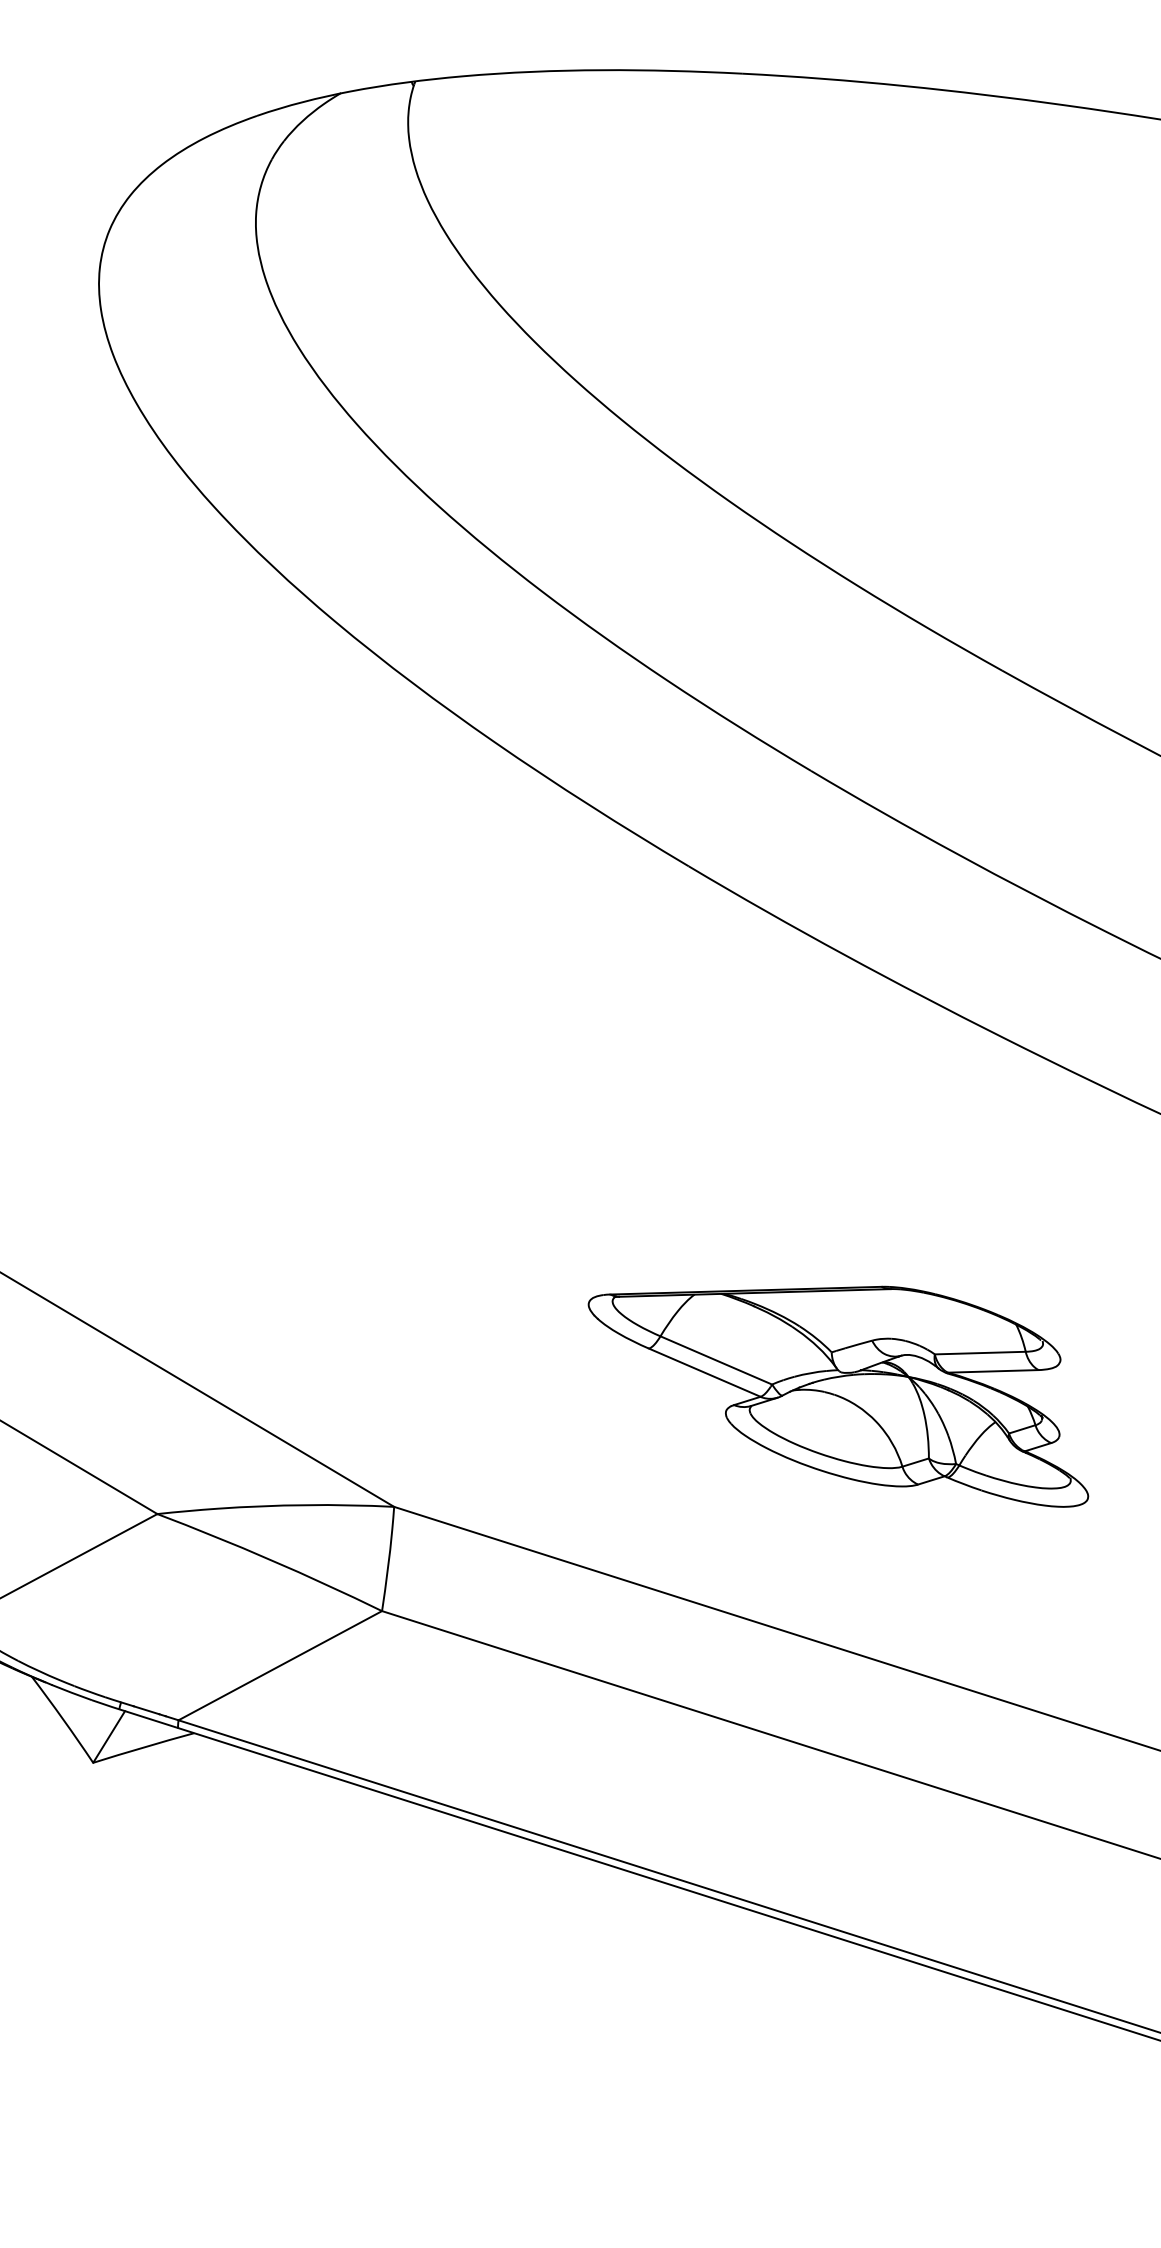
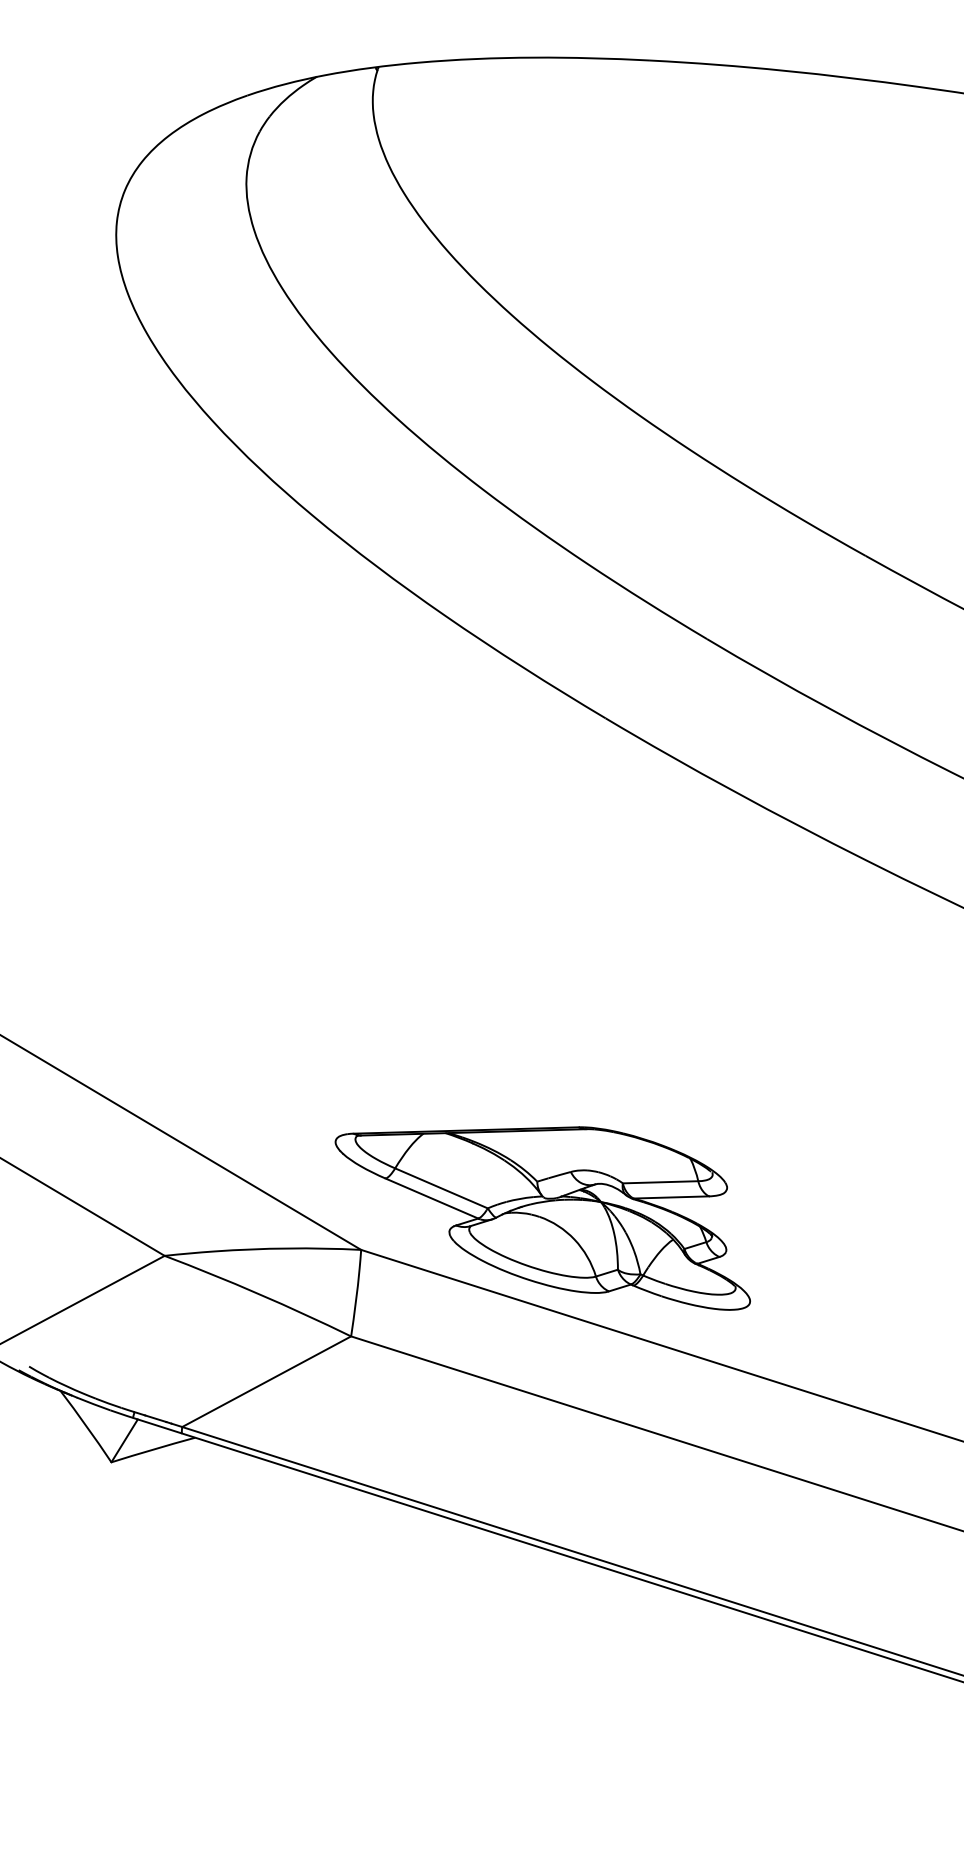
part: (837, 1396) -> (542, 1218), moved

